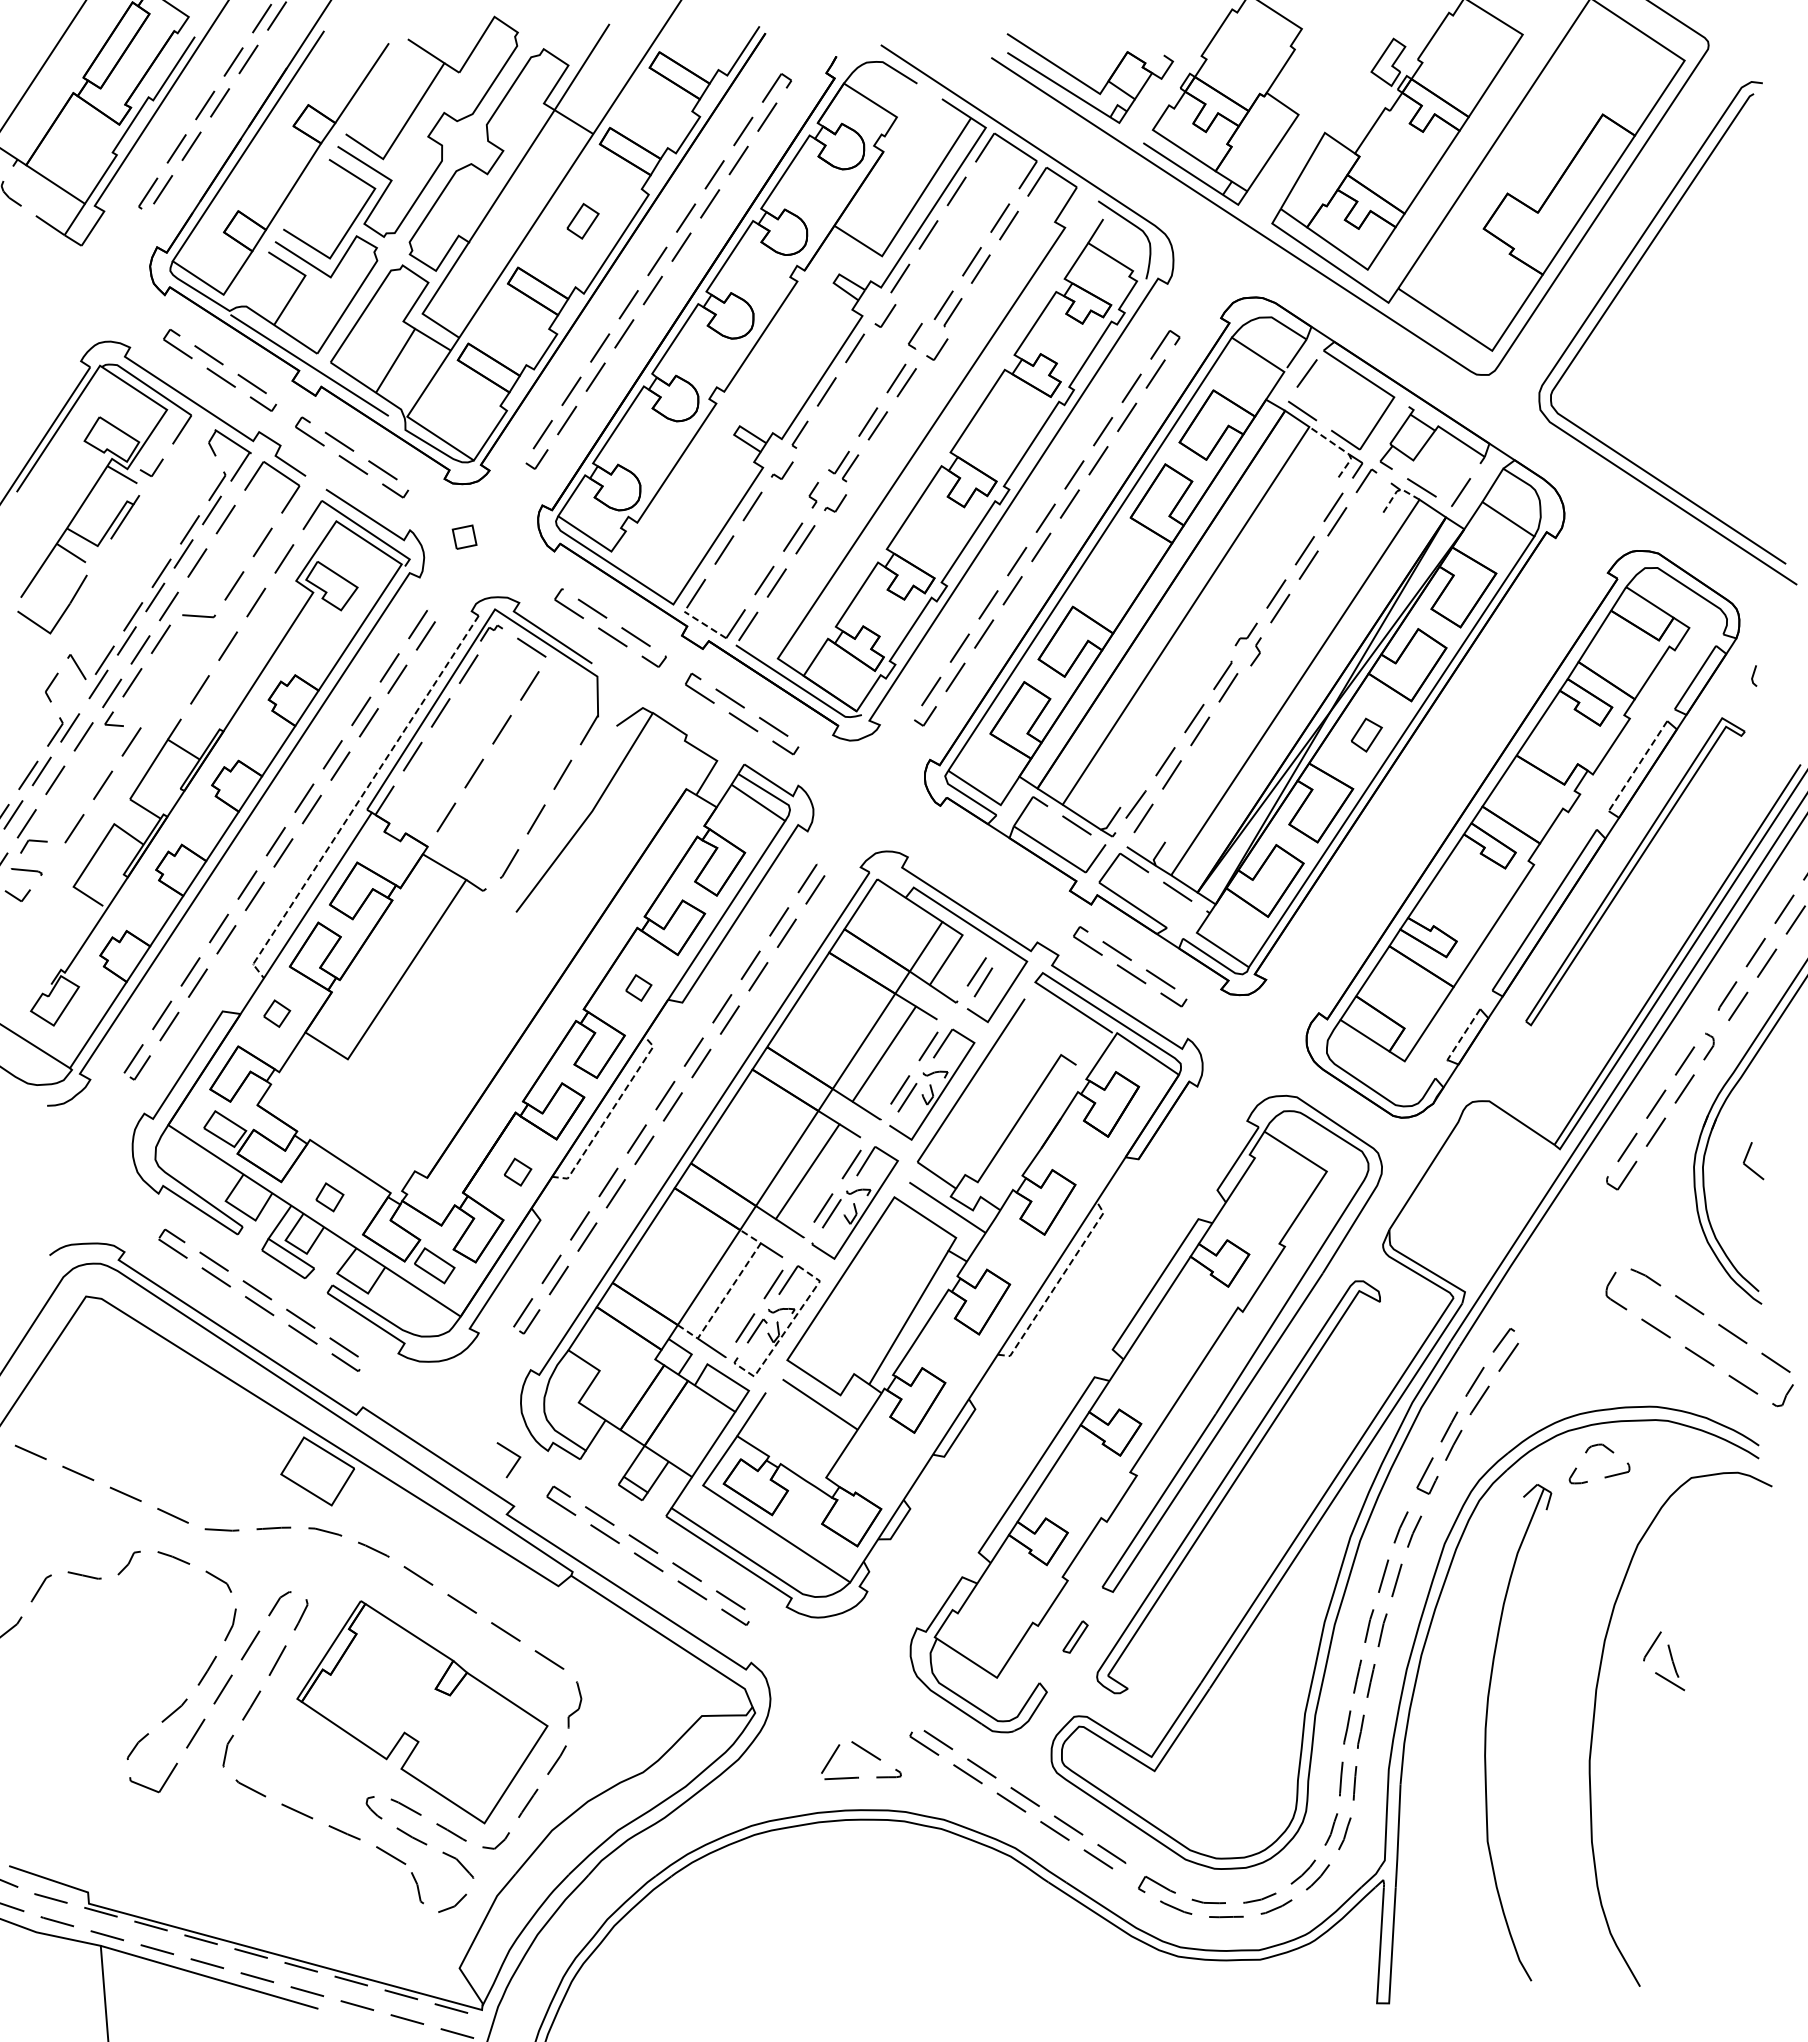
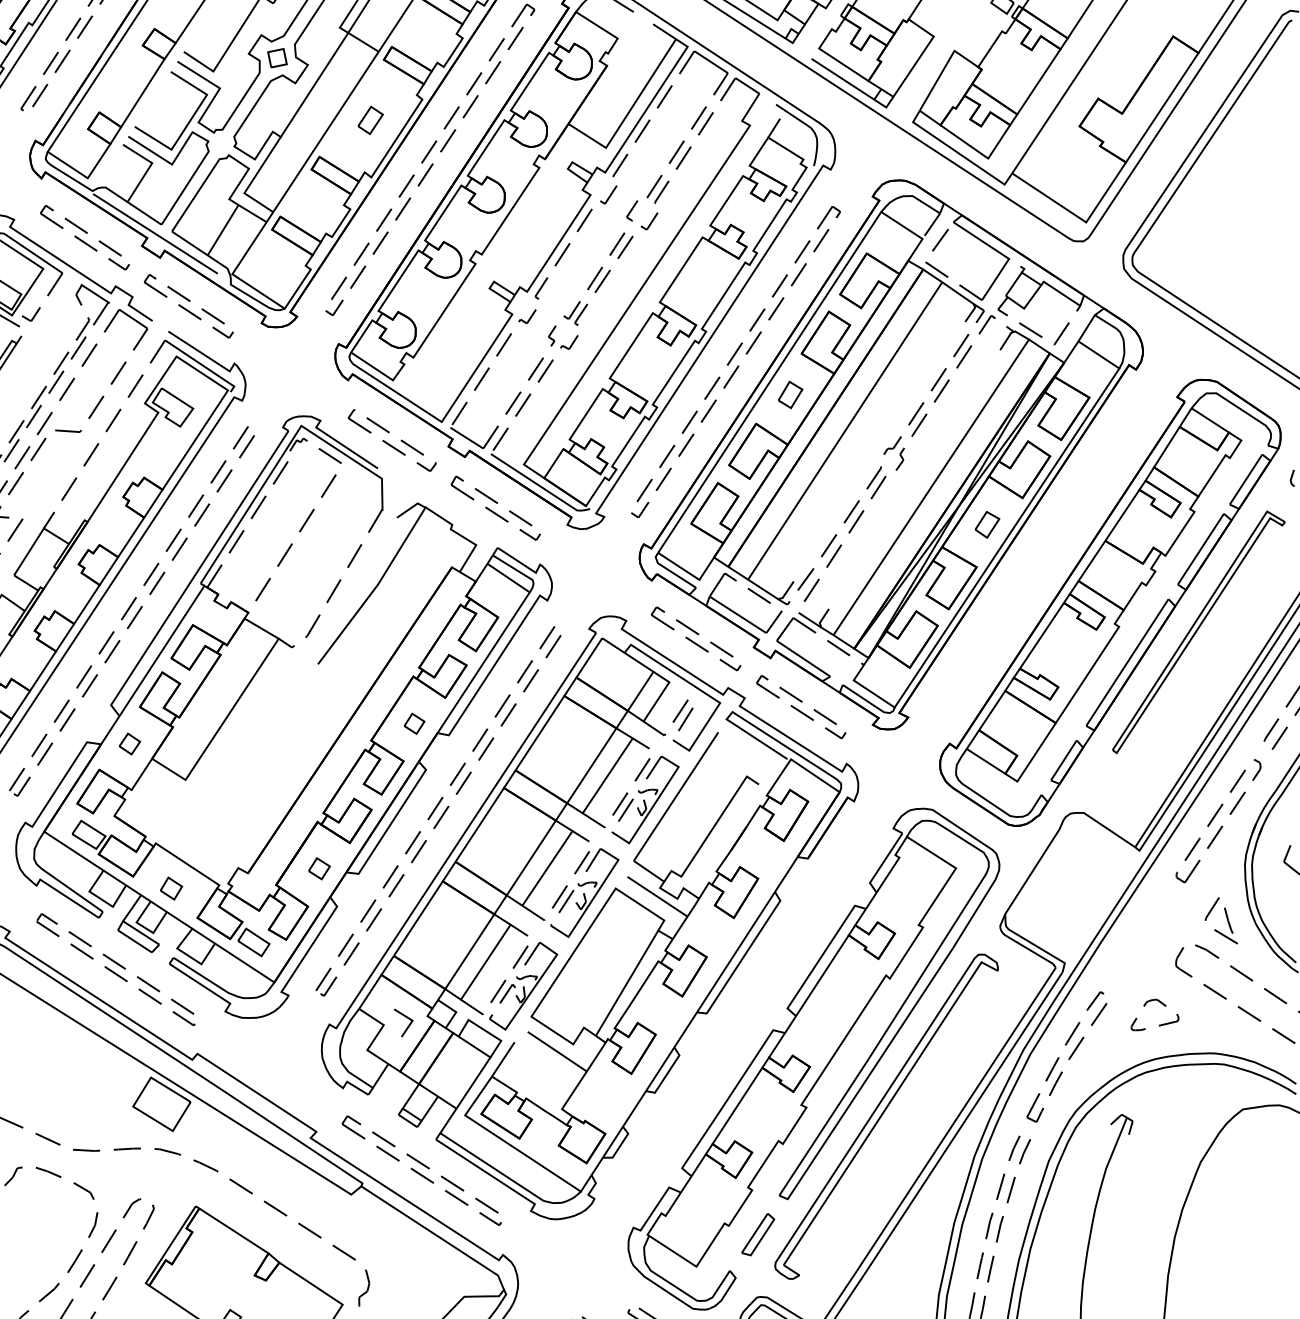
line: (1341, 449) -> (967, 300), dashed -> solid
line: (1397, 491) -> (1011, 333), dashed -> solid
part: (464, 536) -> (277, 57), moved
part: (1116, 569) -> (790, 394), added
line: (705, 625) -> (467, 438), dashed -> solid
line: (1638, 766) -> (1201, 549), dashed -> solid
line: (360, 798) -> (195, 574), dashed -> solid
part: (996, 879) -> (696, 638), added
line: (1463, 1034) -> (1063, 760), dashed -> solid
line: (610, 1113) -> (392, 822), dashed -> solid
line: (1057, 1283) -> (744, 956), dashed -> solid
line: (729, 1290) -> (485, 961), dashed -> solid
line: (787, 1328) -> (531, 991), dashed -> solid
line: (513, 1465) -> (407, 1027), moved
part: (1604, 1476) -> (1158, 1024), moved
part: (1075, 1636) -> (758, 1234), size x1.67
part: (1671, 1661) -> (1227, 920), moved

